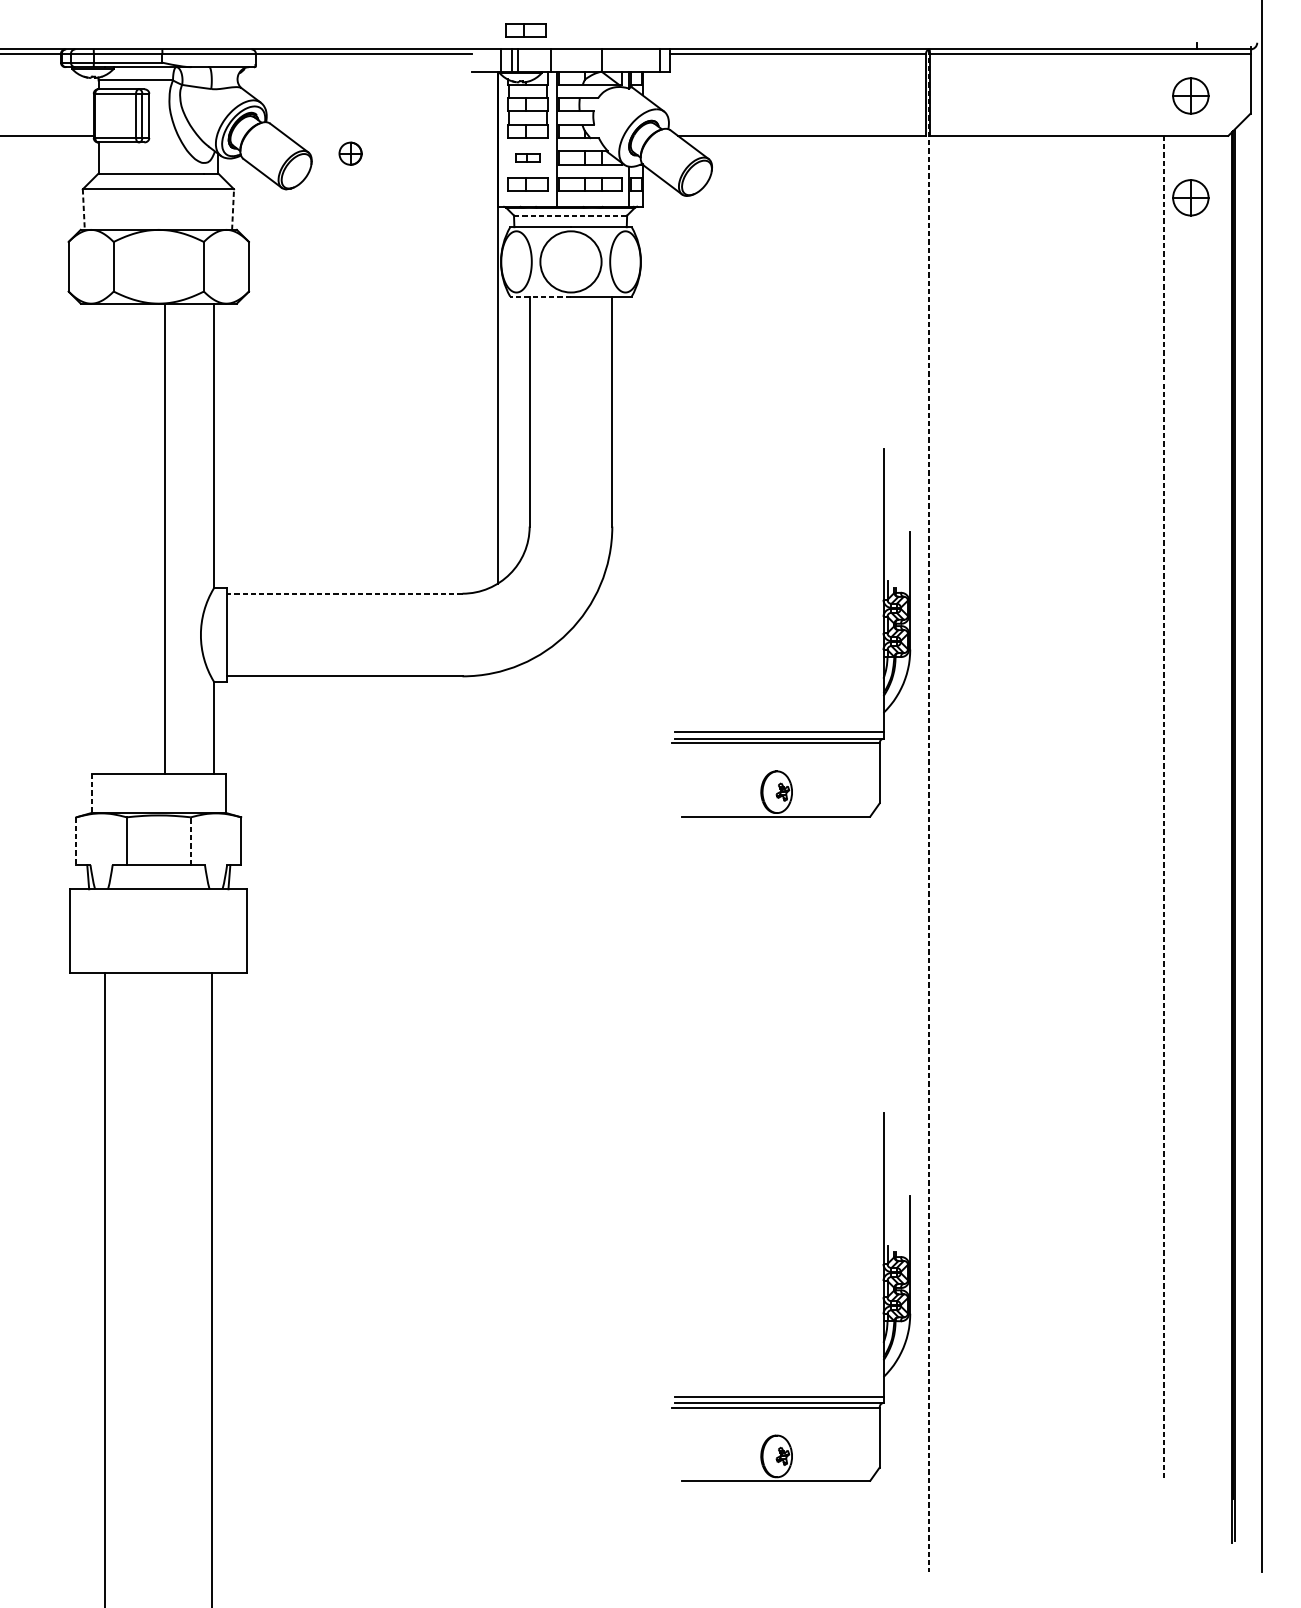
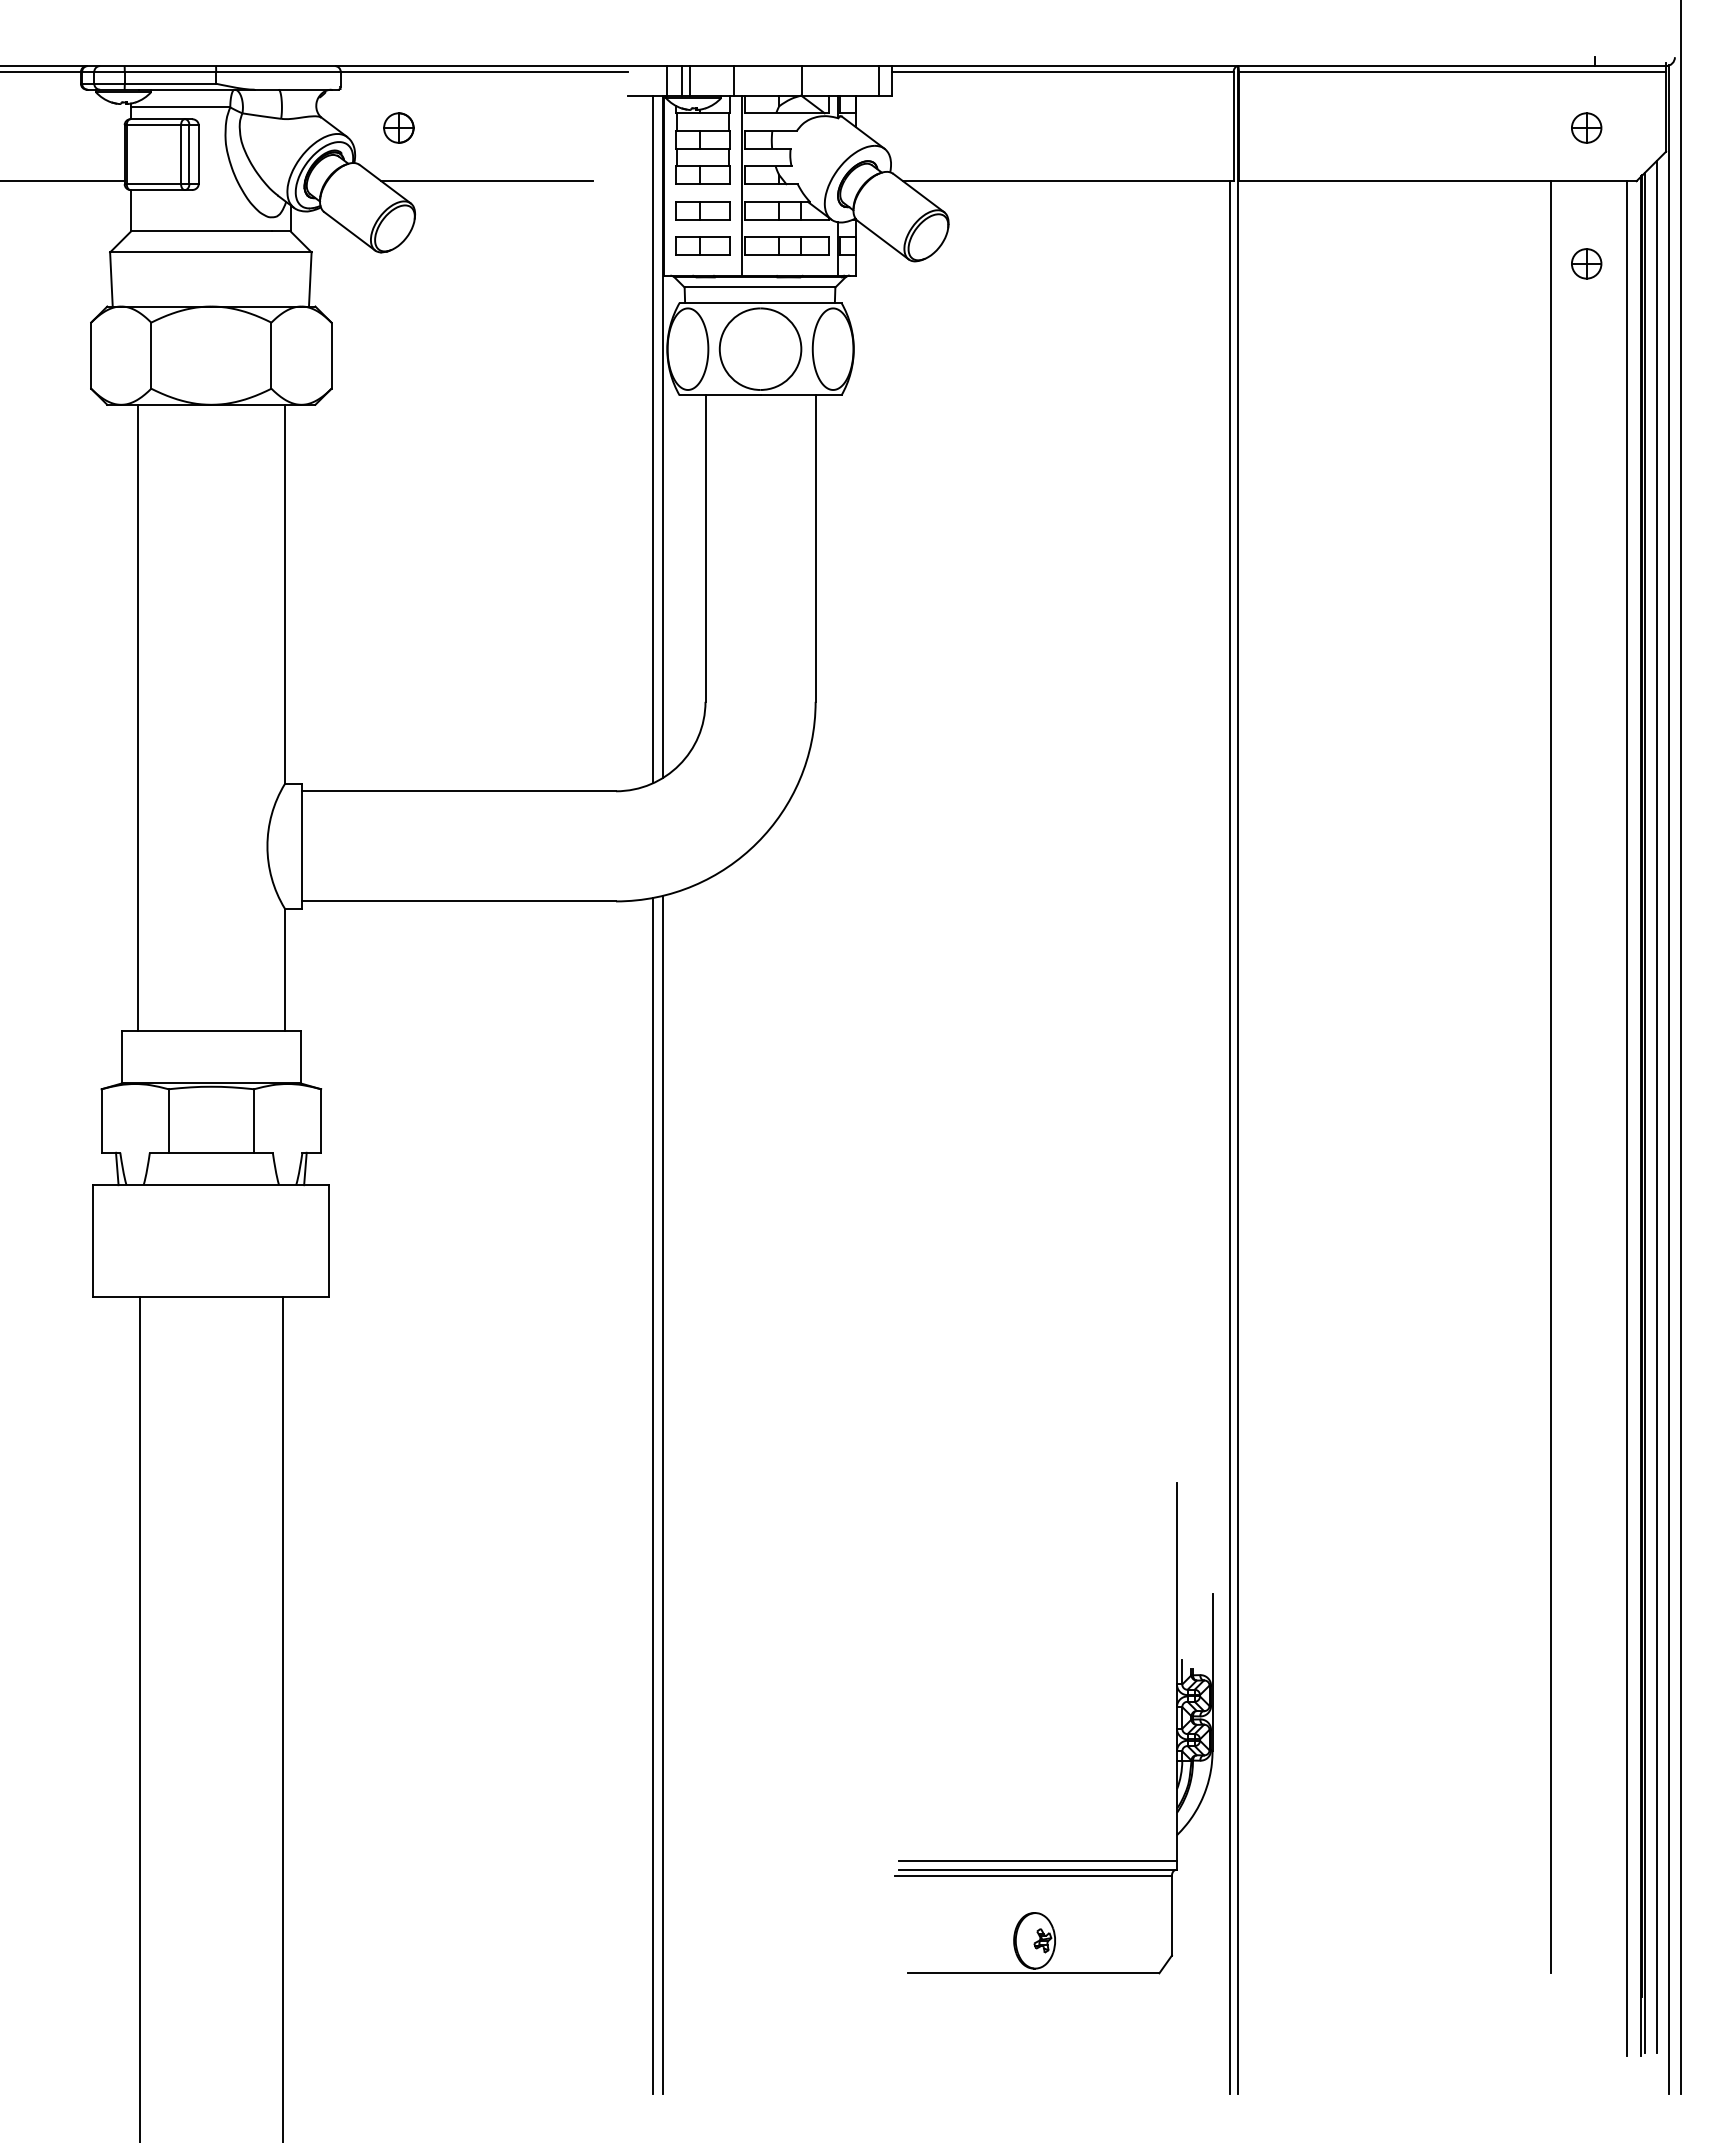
part: (525, 30) -> (699, 40), removed
part: (1190, 95) -> (1586, 127), size x0.62
line: (365, 136) -> (486, 181), added
part: (350, 153) -> (398, 127), moved
part: (527, 157) -> (702, 210), size x1.67
part: (1190, 197) -> (1586, 263), size x0.62
line: (233, 208) -> (310, 278), dashed -> solid
line: (83, 209) -> (111, 279), dashed -> solid
line: (570, 215) -> (760, 287), dashed -> solid
line: (540, 296) -> (719, 395), dashed -> solid
line: (489, 329) -> (652, 439), added
line: (164, 538) -> (137, 717), moved
line: (345, 593) -> (459, 791), dashed -> solid
part: (883, 632) -> (1176, 843), removed
line: (91, 793) -> (121, 1057), dashed -> solid
line: (1163, 808) -> (1550, 1077), dashed -> solid
line: (928, 810) -> (1237, 1080), dashed -> solid
line: (1253, 810) -> (1669, 1079), added
line: (1243, 831) -> (1656, 1107), added
line: (1220, 839) -> (1626, 1118), added
line: (76, 841) -> (101, 1121), dashed -> solid
line: (191, 841) -> (254, 1121), dashed -> solid
line: (922, 853) -> (1229, 1137), added
line: (498, 1121) -> (663, 1494), added
line: (489, 1122) -> (652, 1496), added

